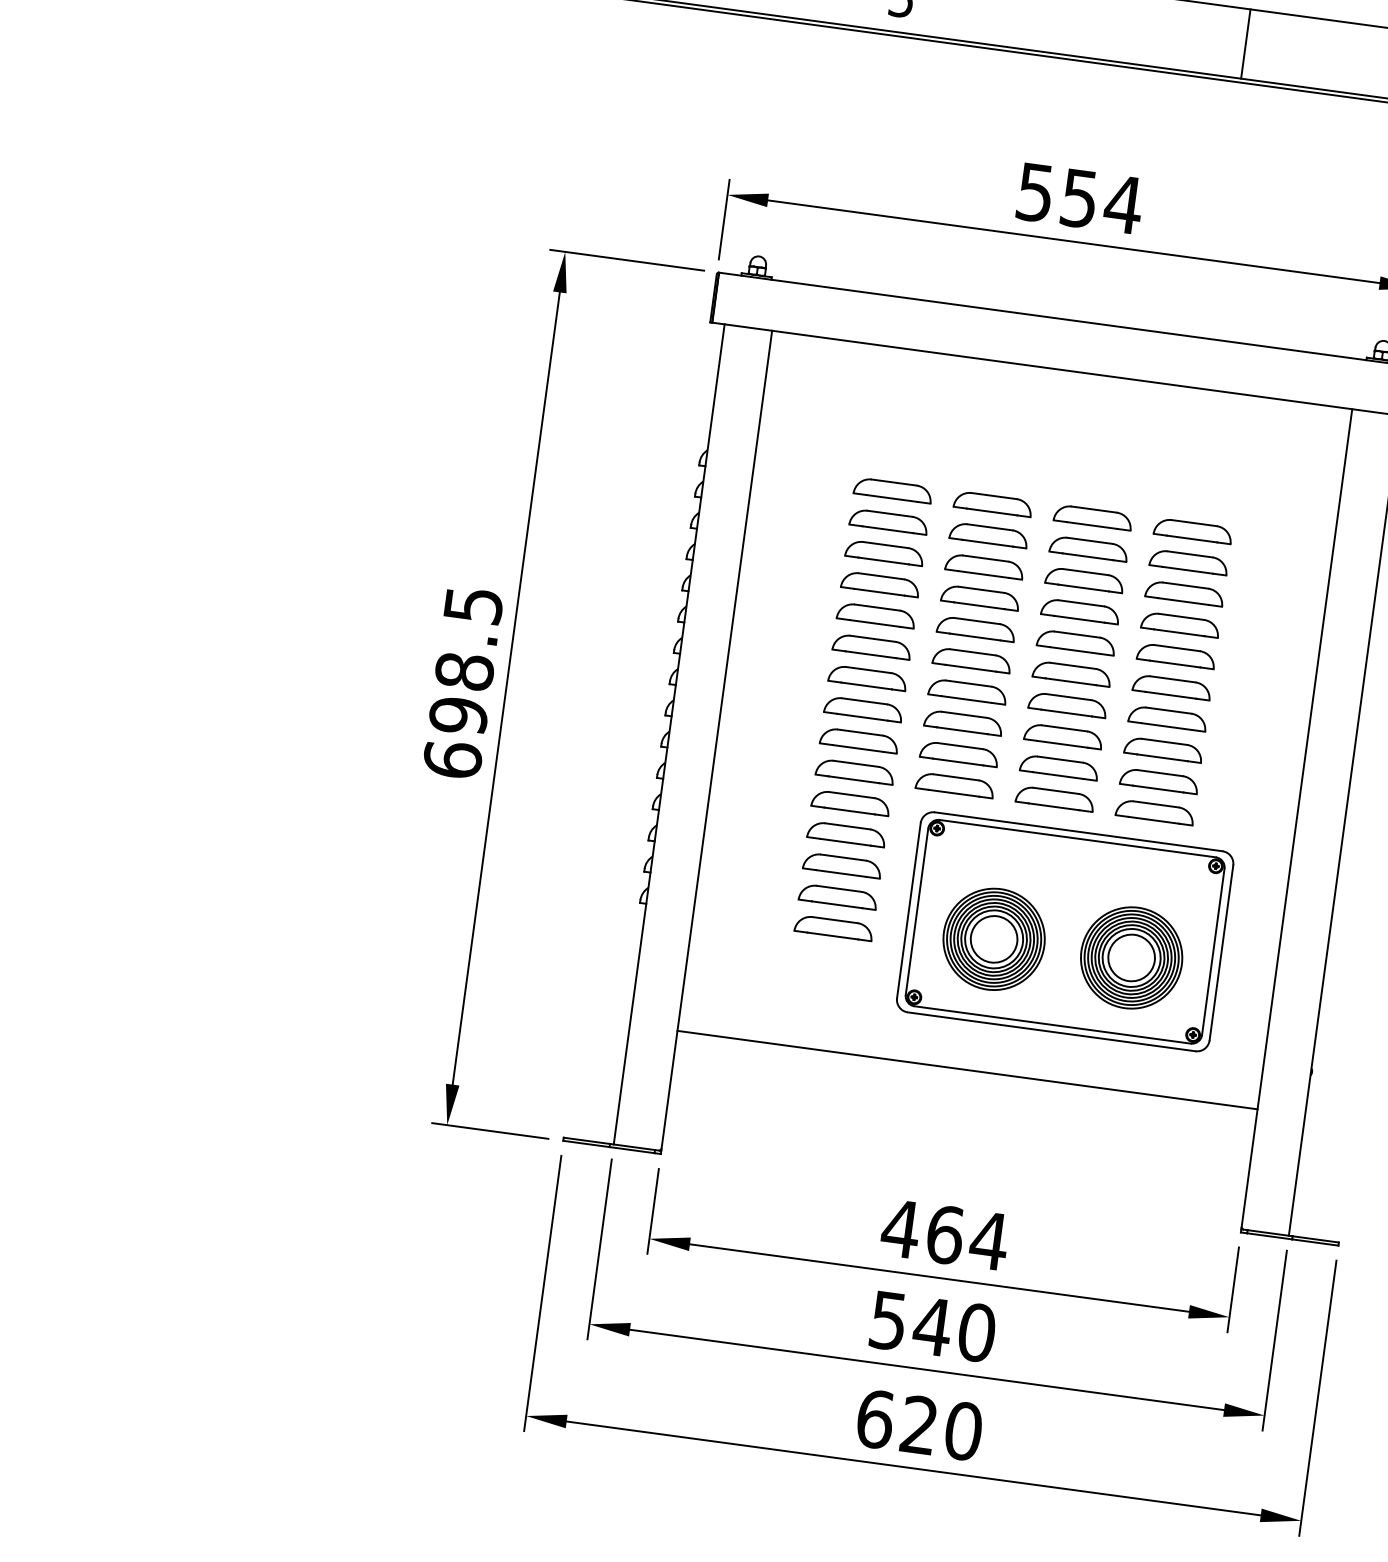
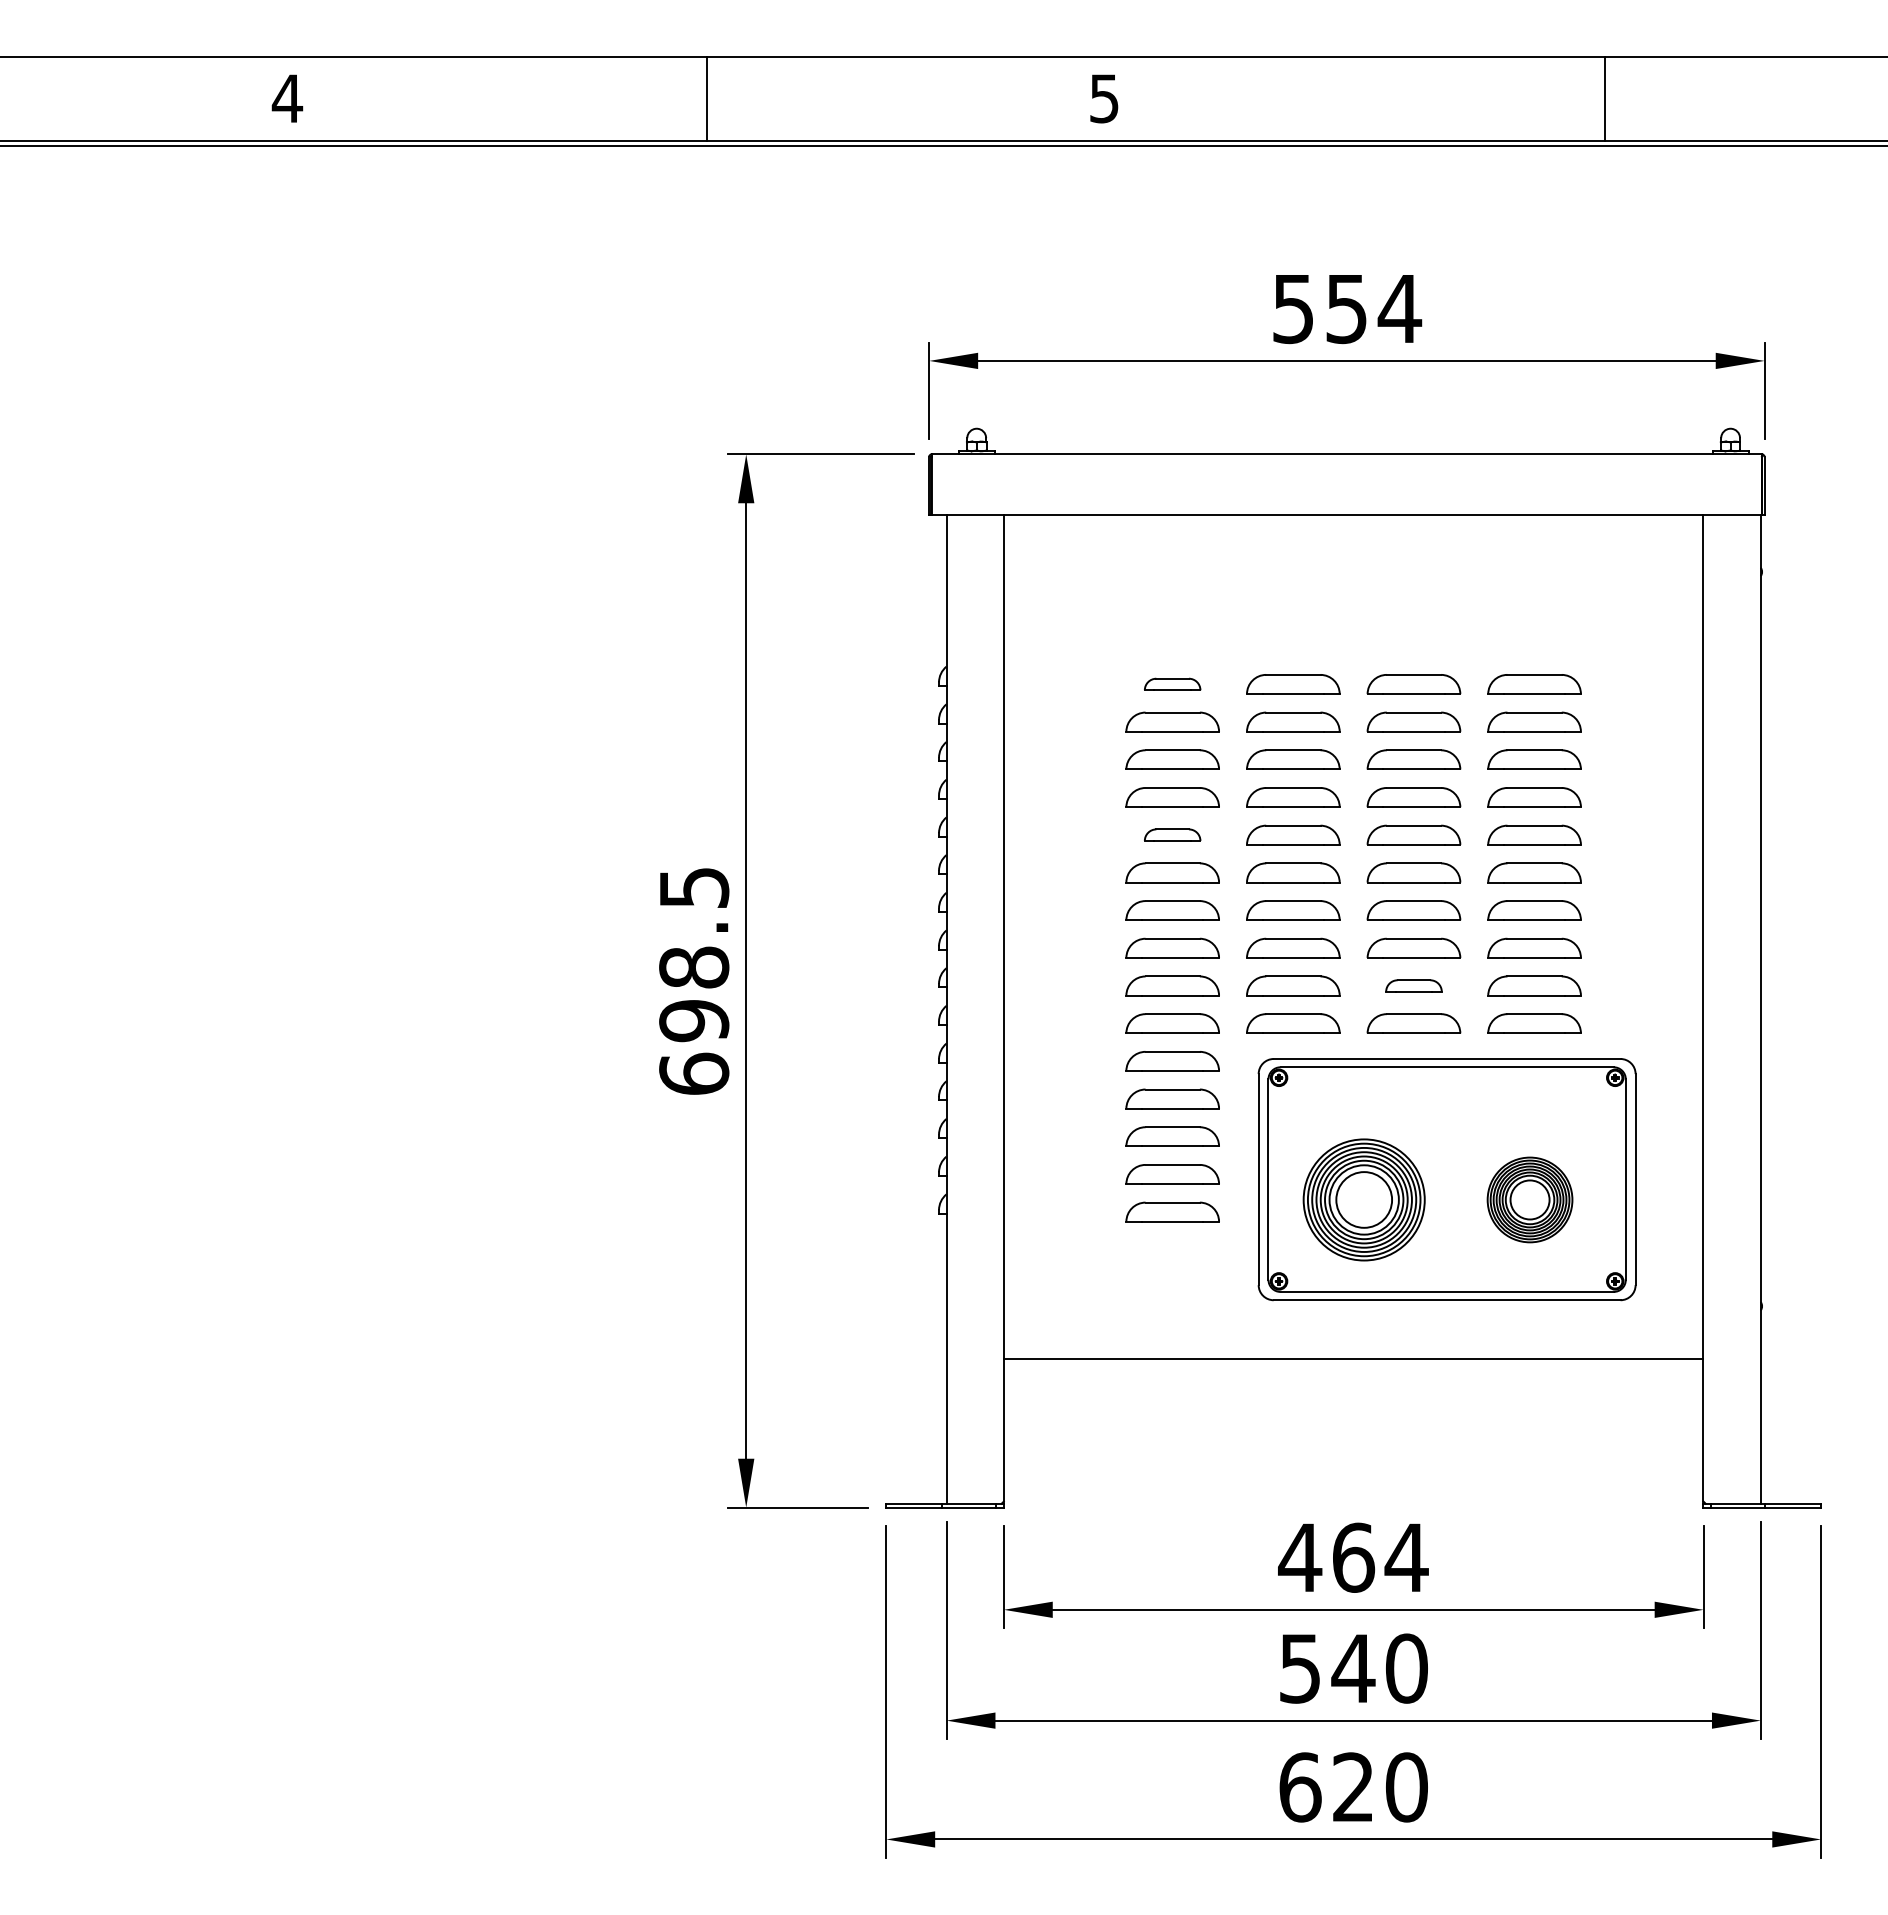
line: (1245, 44) -> (1604, 99), moved
part: (892, 490) -> (1172, 684), size x0.6
part: (876, 614) -> (1172, 834), size x0.6
part: (1059, 767) -> (1413, 985), size x0.6
part: (1131, 957) -> (1529, 1199), size x0.7

